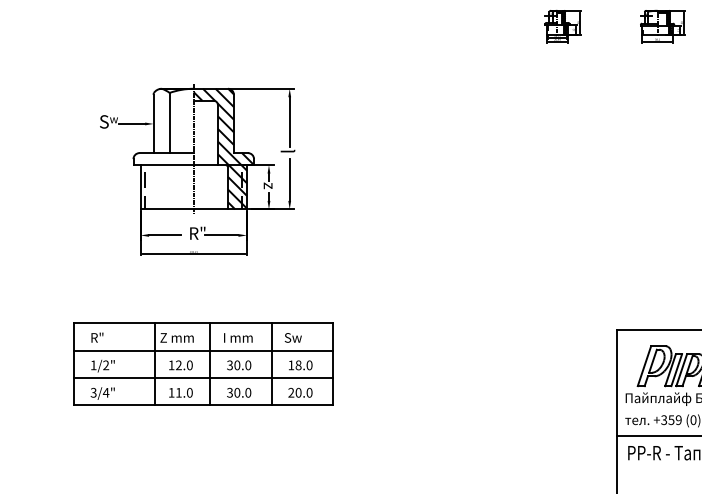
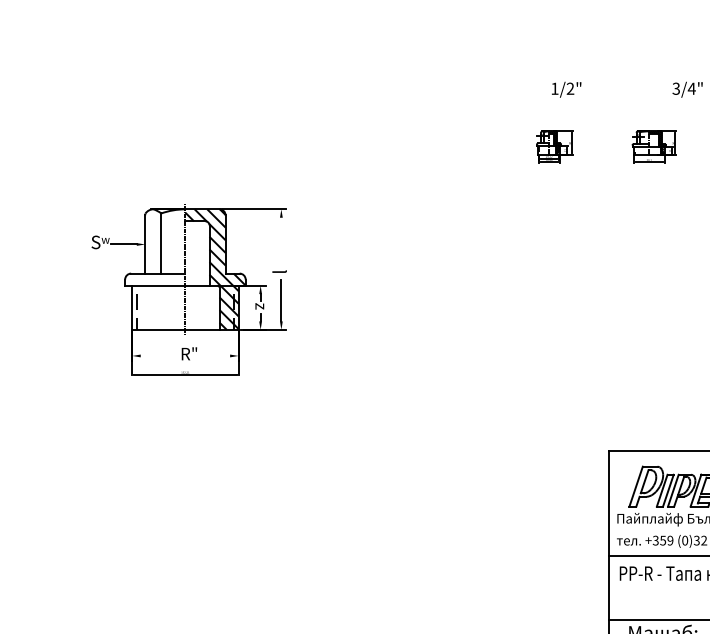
line: (289, 121) -> (281, 242), removed
line: (164, 234) -> (156, 355), removed
line: (221, 234) -> (213, 355), removed
part: (202, 363) -> (194, 484), removed

